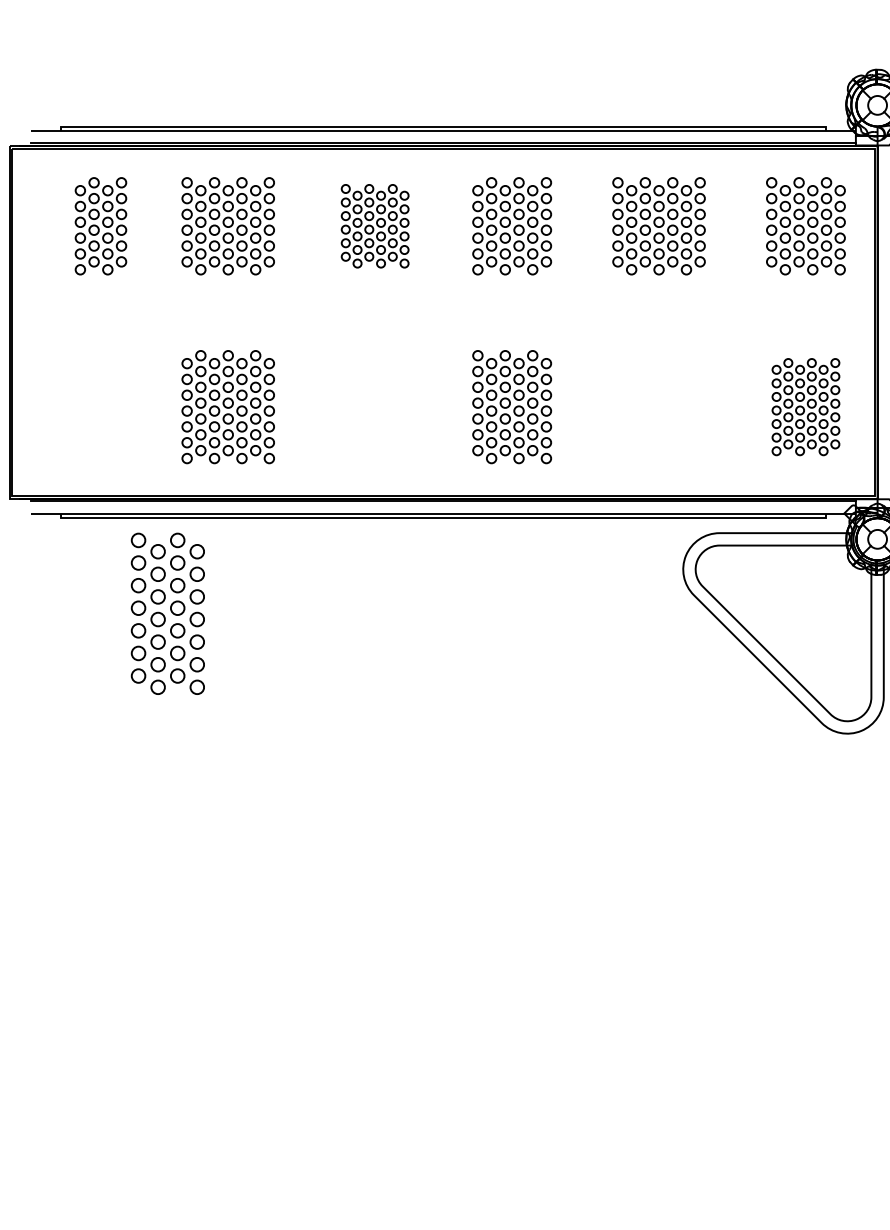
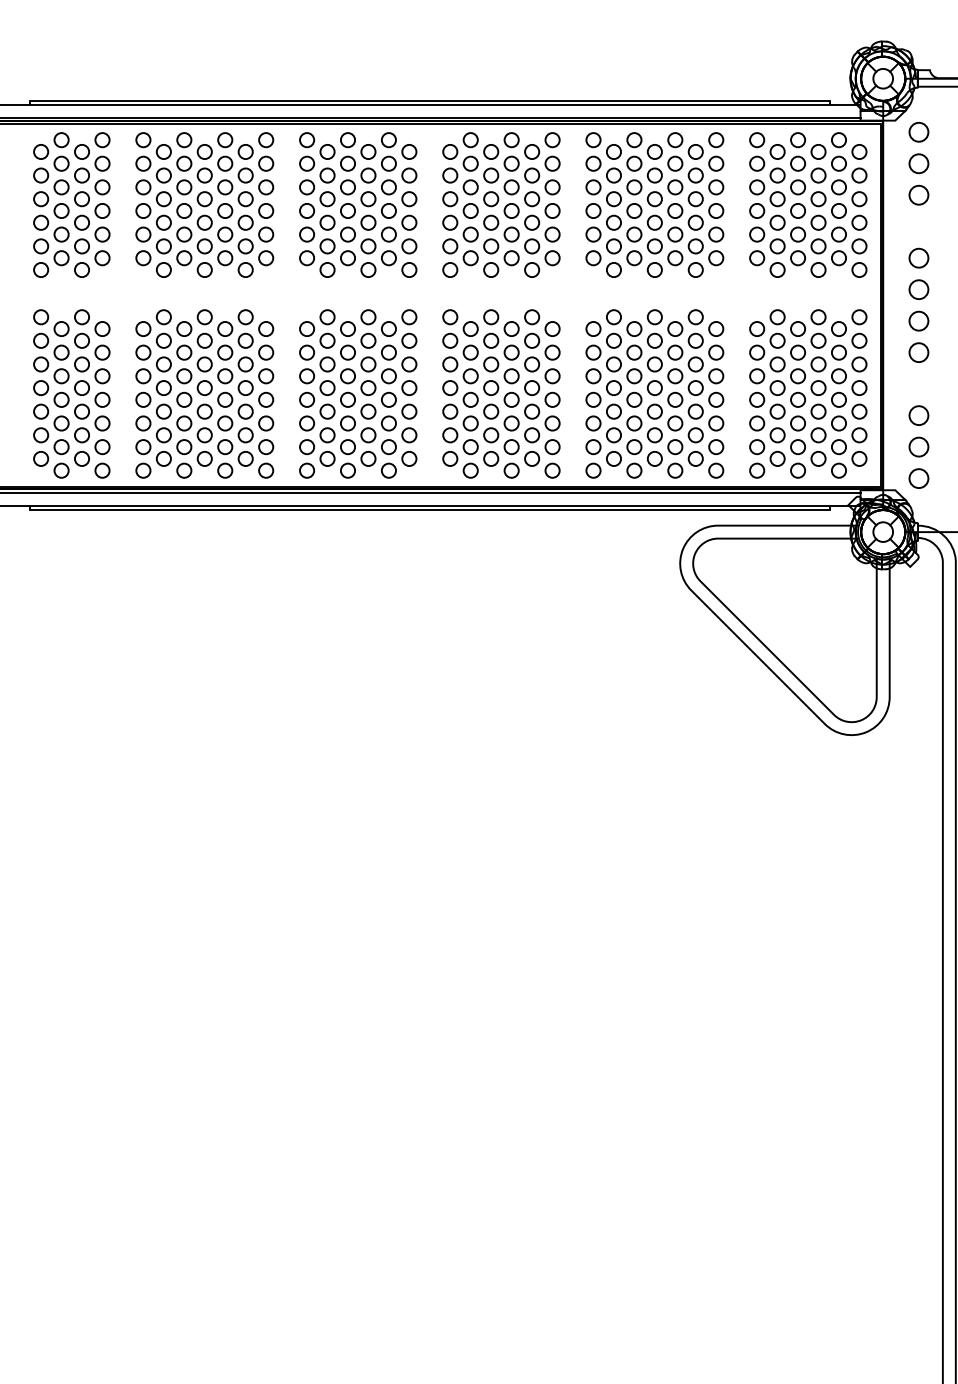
part: (100, 225) -> (71, 204), size x1.43
part: (227, 225) -> (204, 204), size x1.43
part: (375, 225) -> (358, 204), size x1.67
part: (512, 225) -> (501, 204), size x1.43
part: (658, 225) -> (654, 204), size x1.43
part: (806, 225) -> (808, 204), size x1.43
part: (227, 406) -> (204, 393), size x1.43
part: (375, 406) -> (358, 393), added
part: (512, 406) -> (501, 393), size x1.43
part: (658, 406) -> (654, 393), added
part: (806, 406) -> (808, 393), size x1.67
part: (167, 613) -> (71, 393), moved

